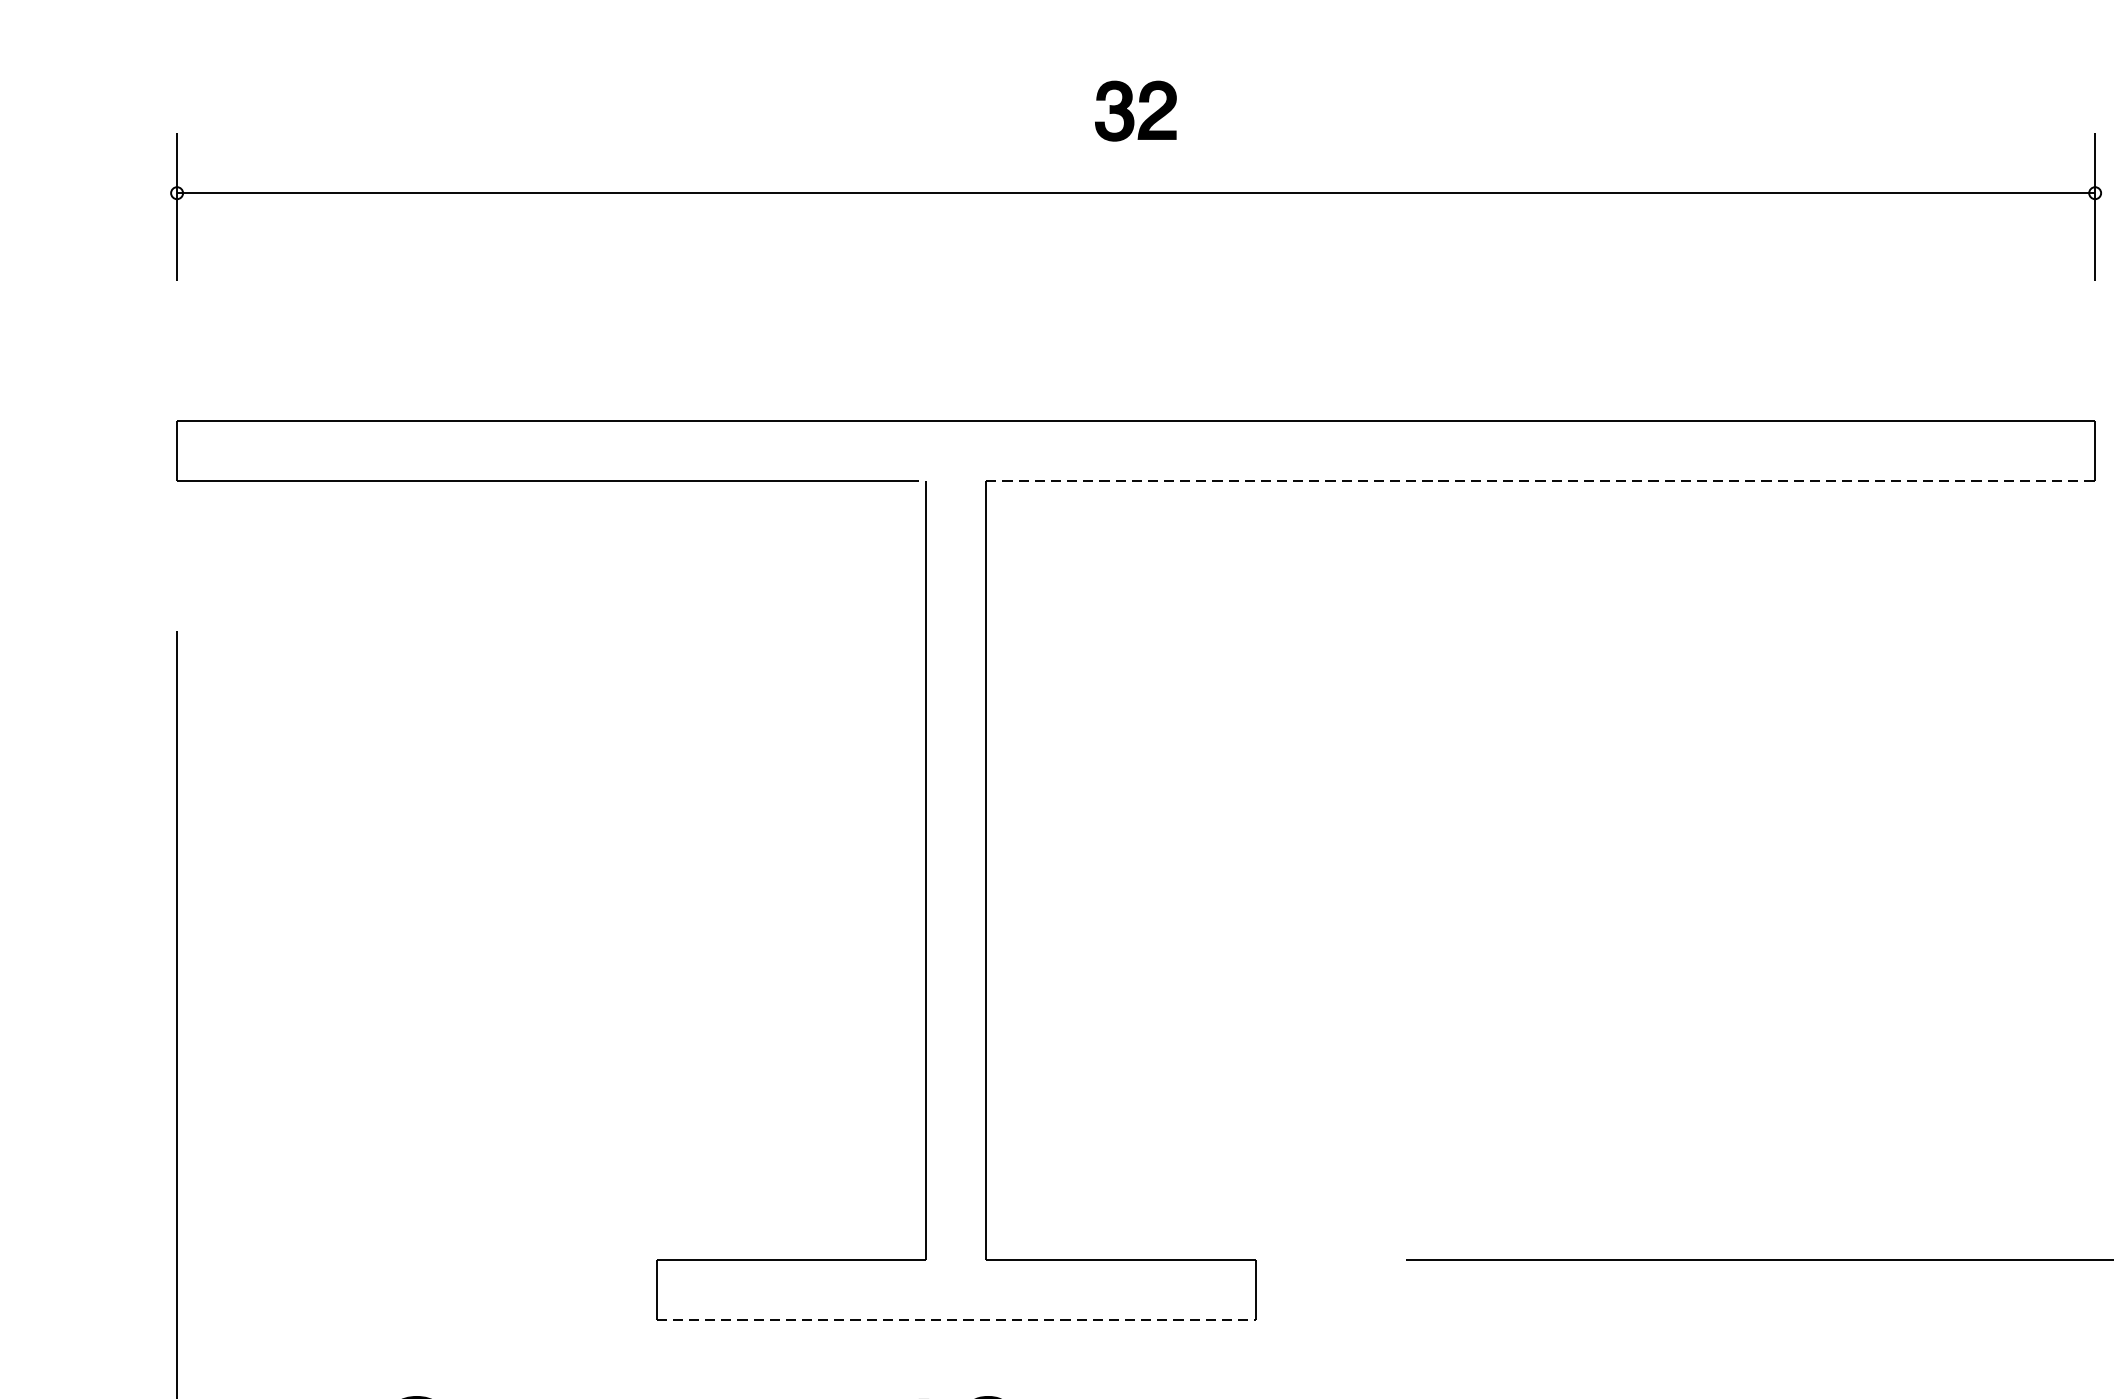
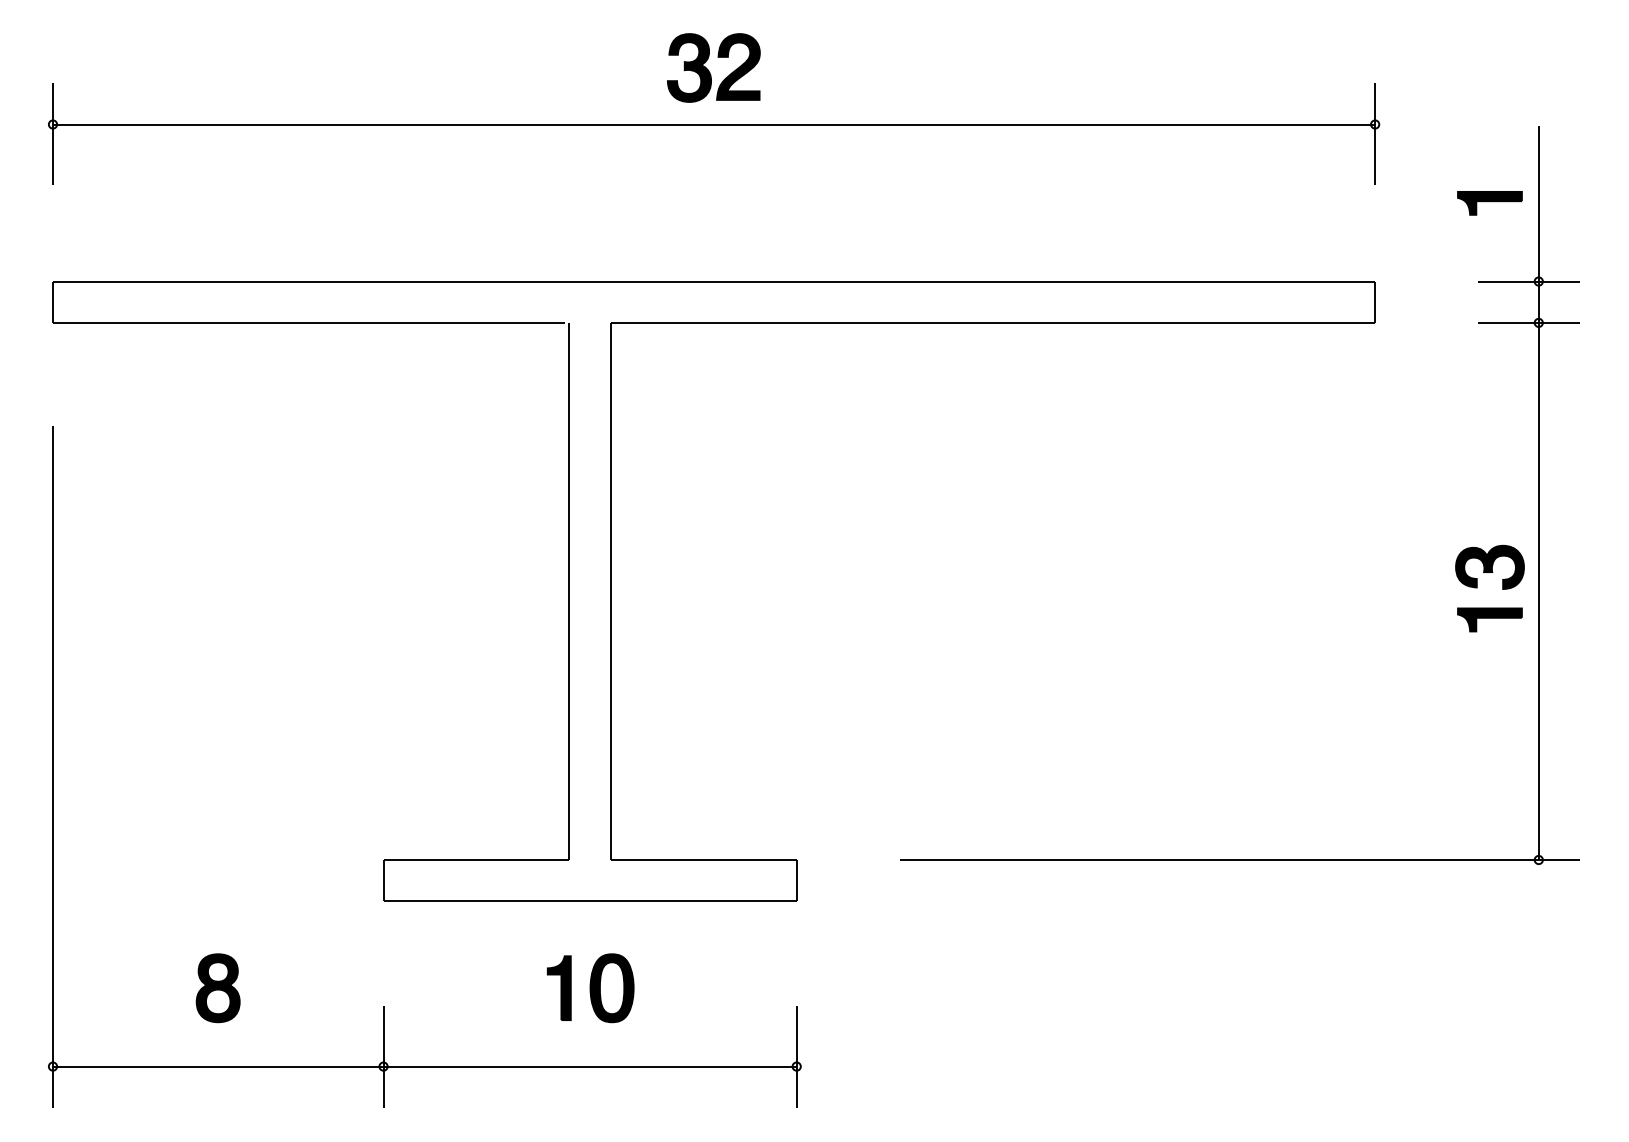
part: (1135, 110) -> (713, 67), size x1.67
line: (1541, 480) -> (993, 322), dashed -> solid
line: (956, 1320) -> (590, 901), dashed -> solid

